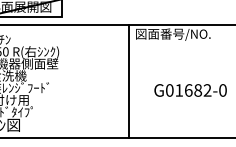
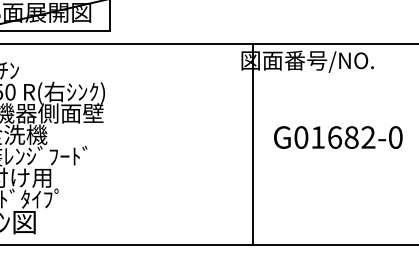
line: (129, 81) -> (252, 144), moved
text: (190, 90) -> (338, 137), moved

